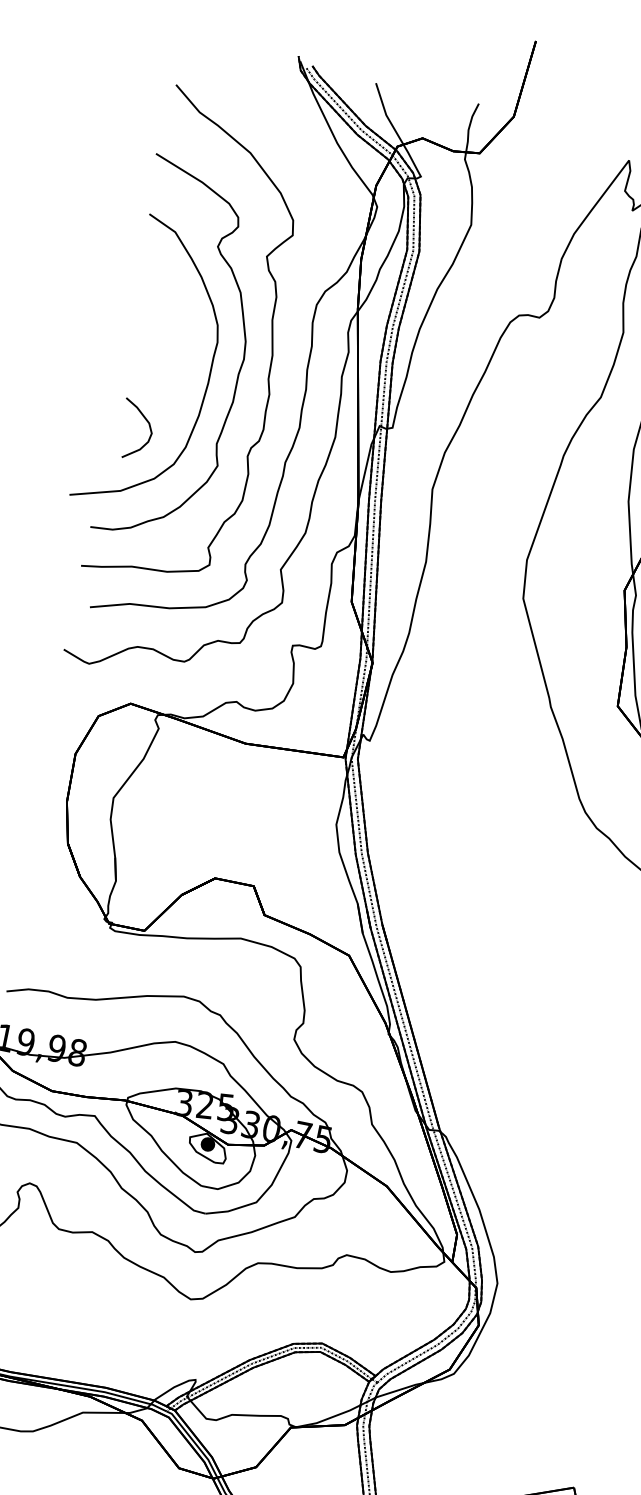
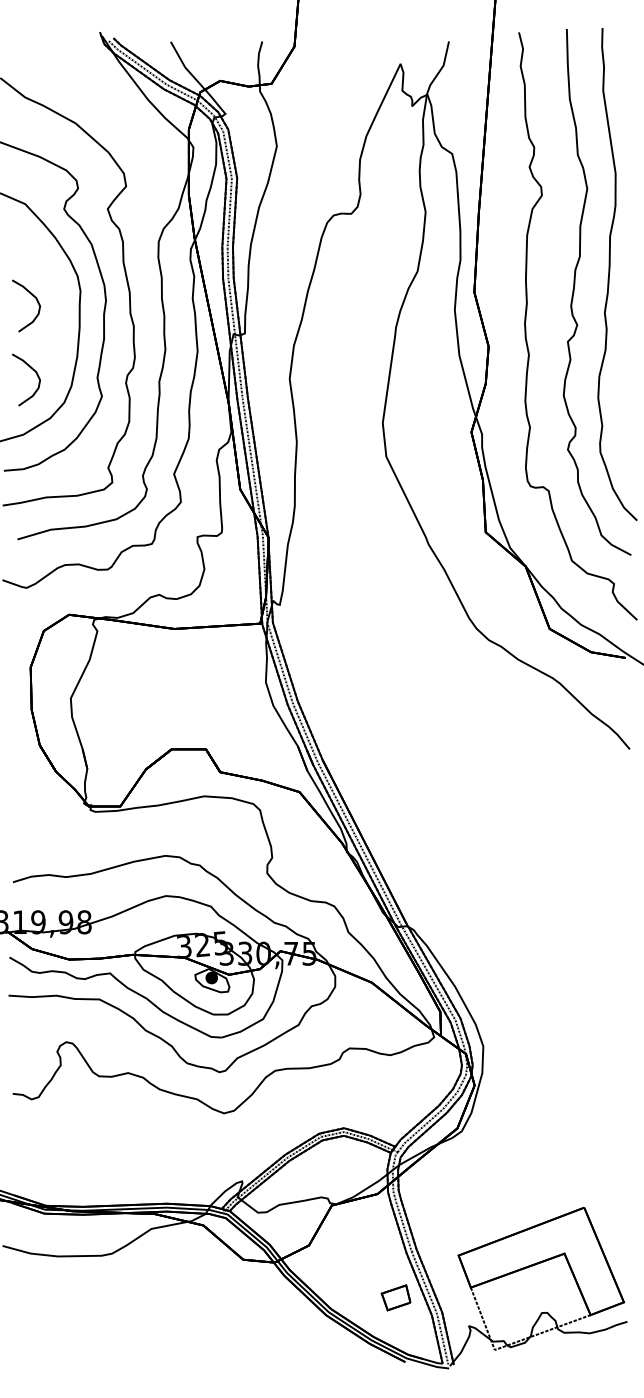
curve: (165, 344) -> (36, 301), added

